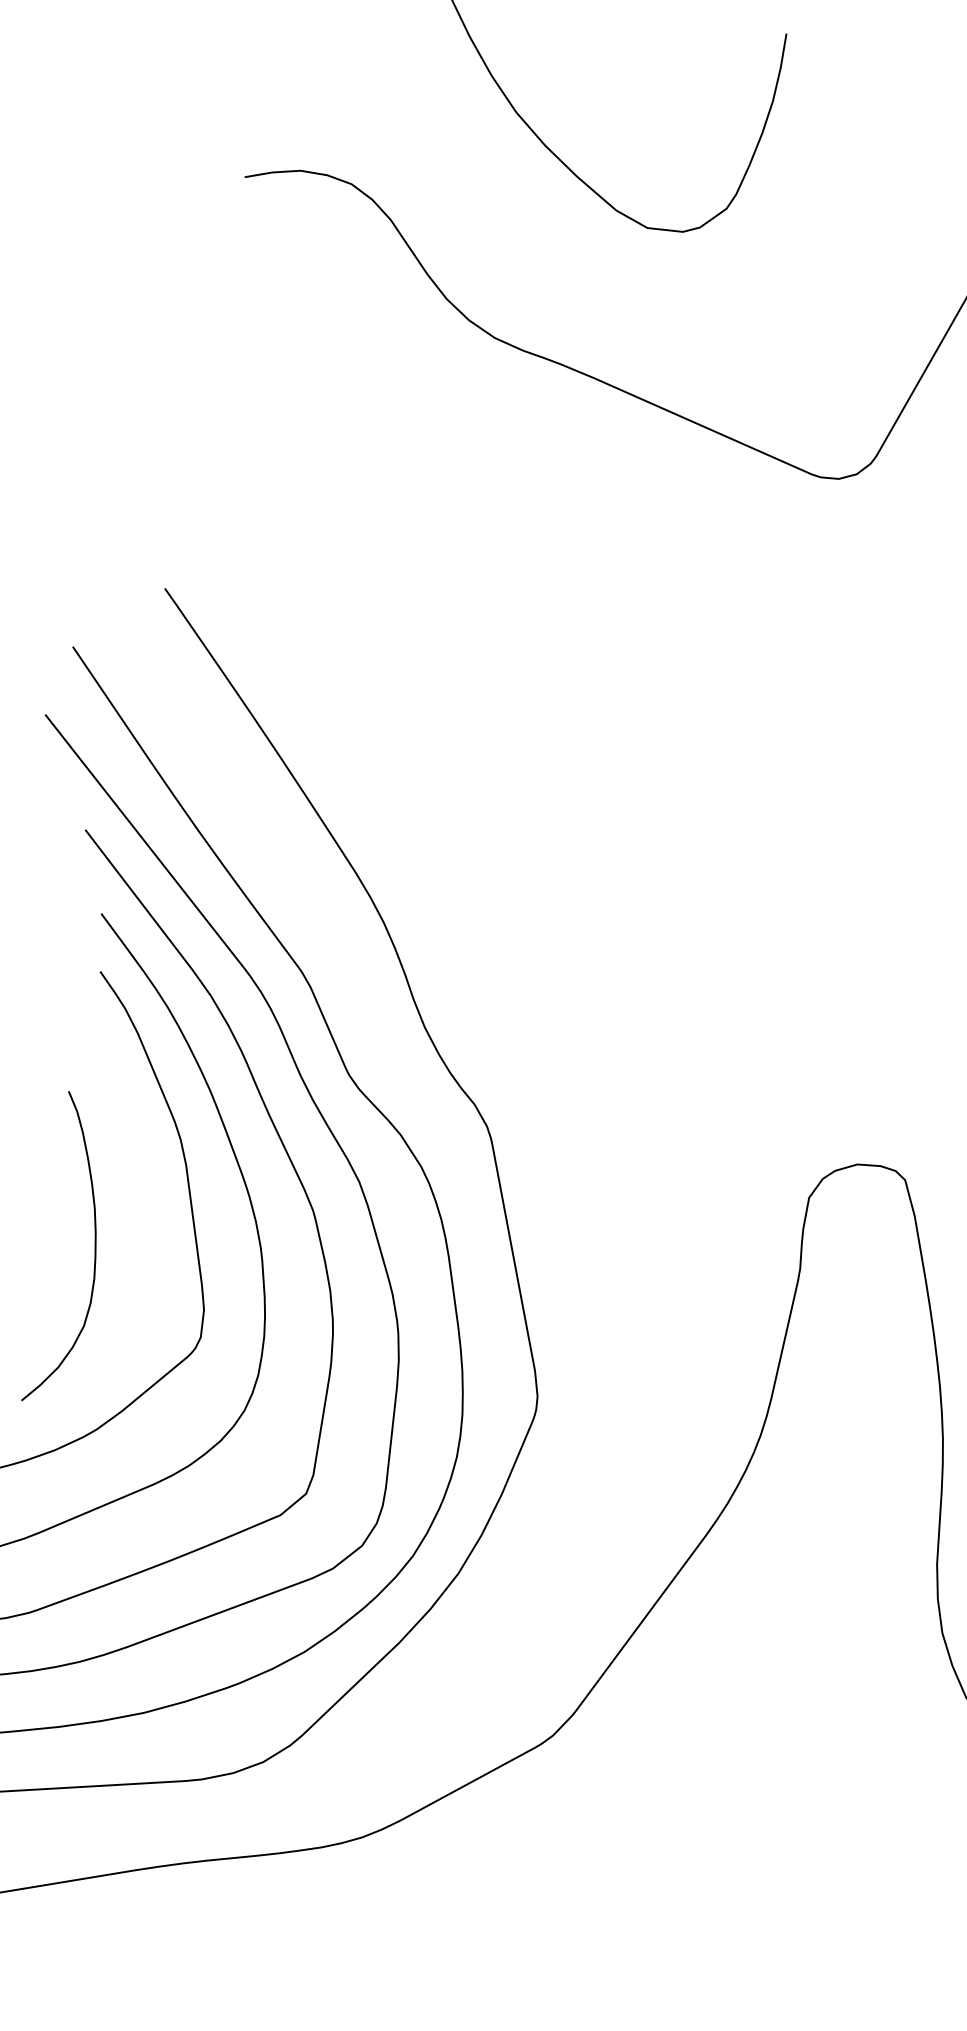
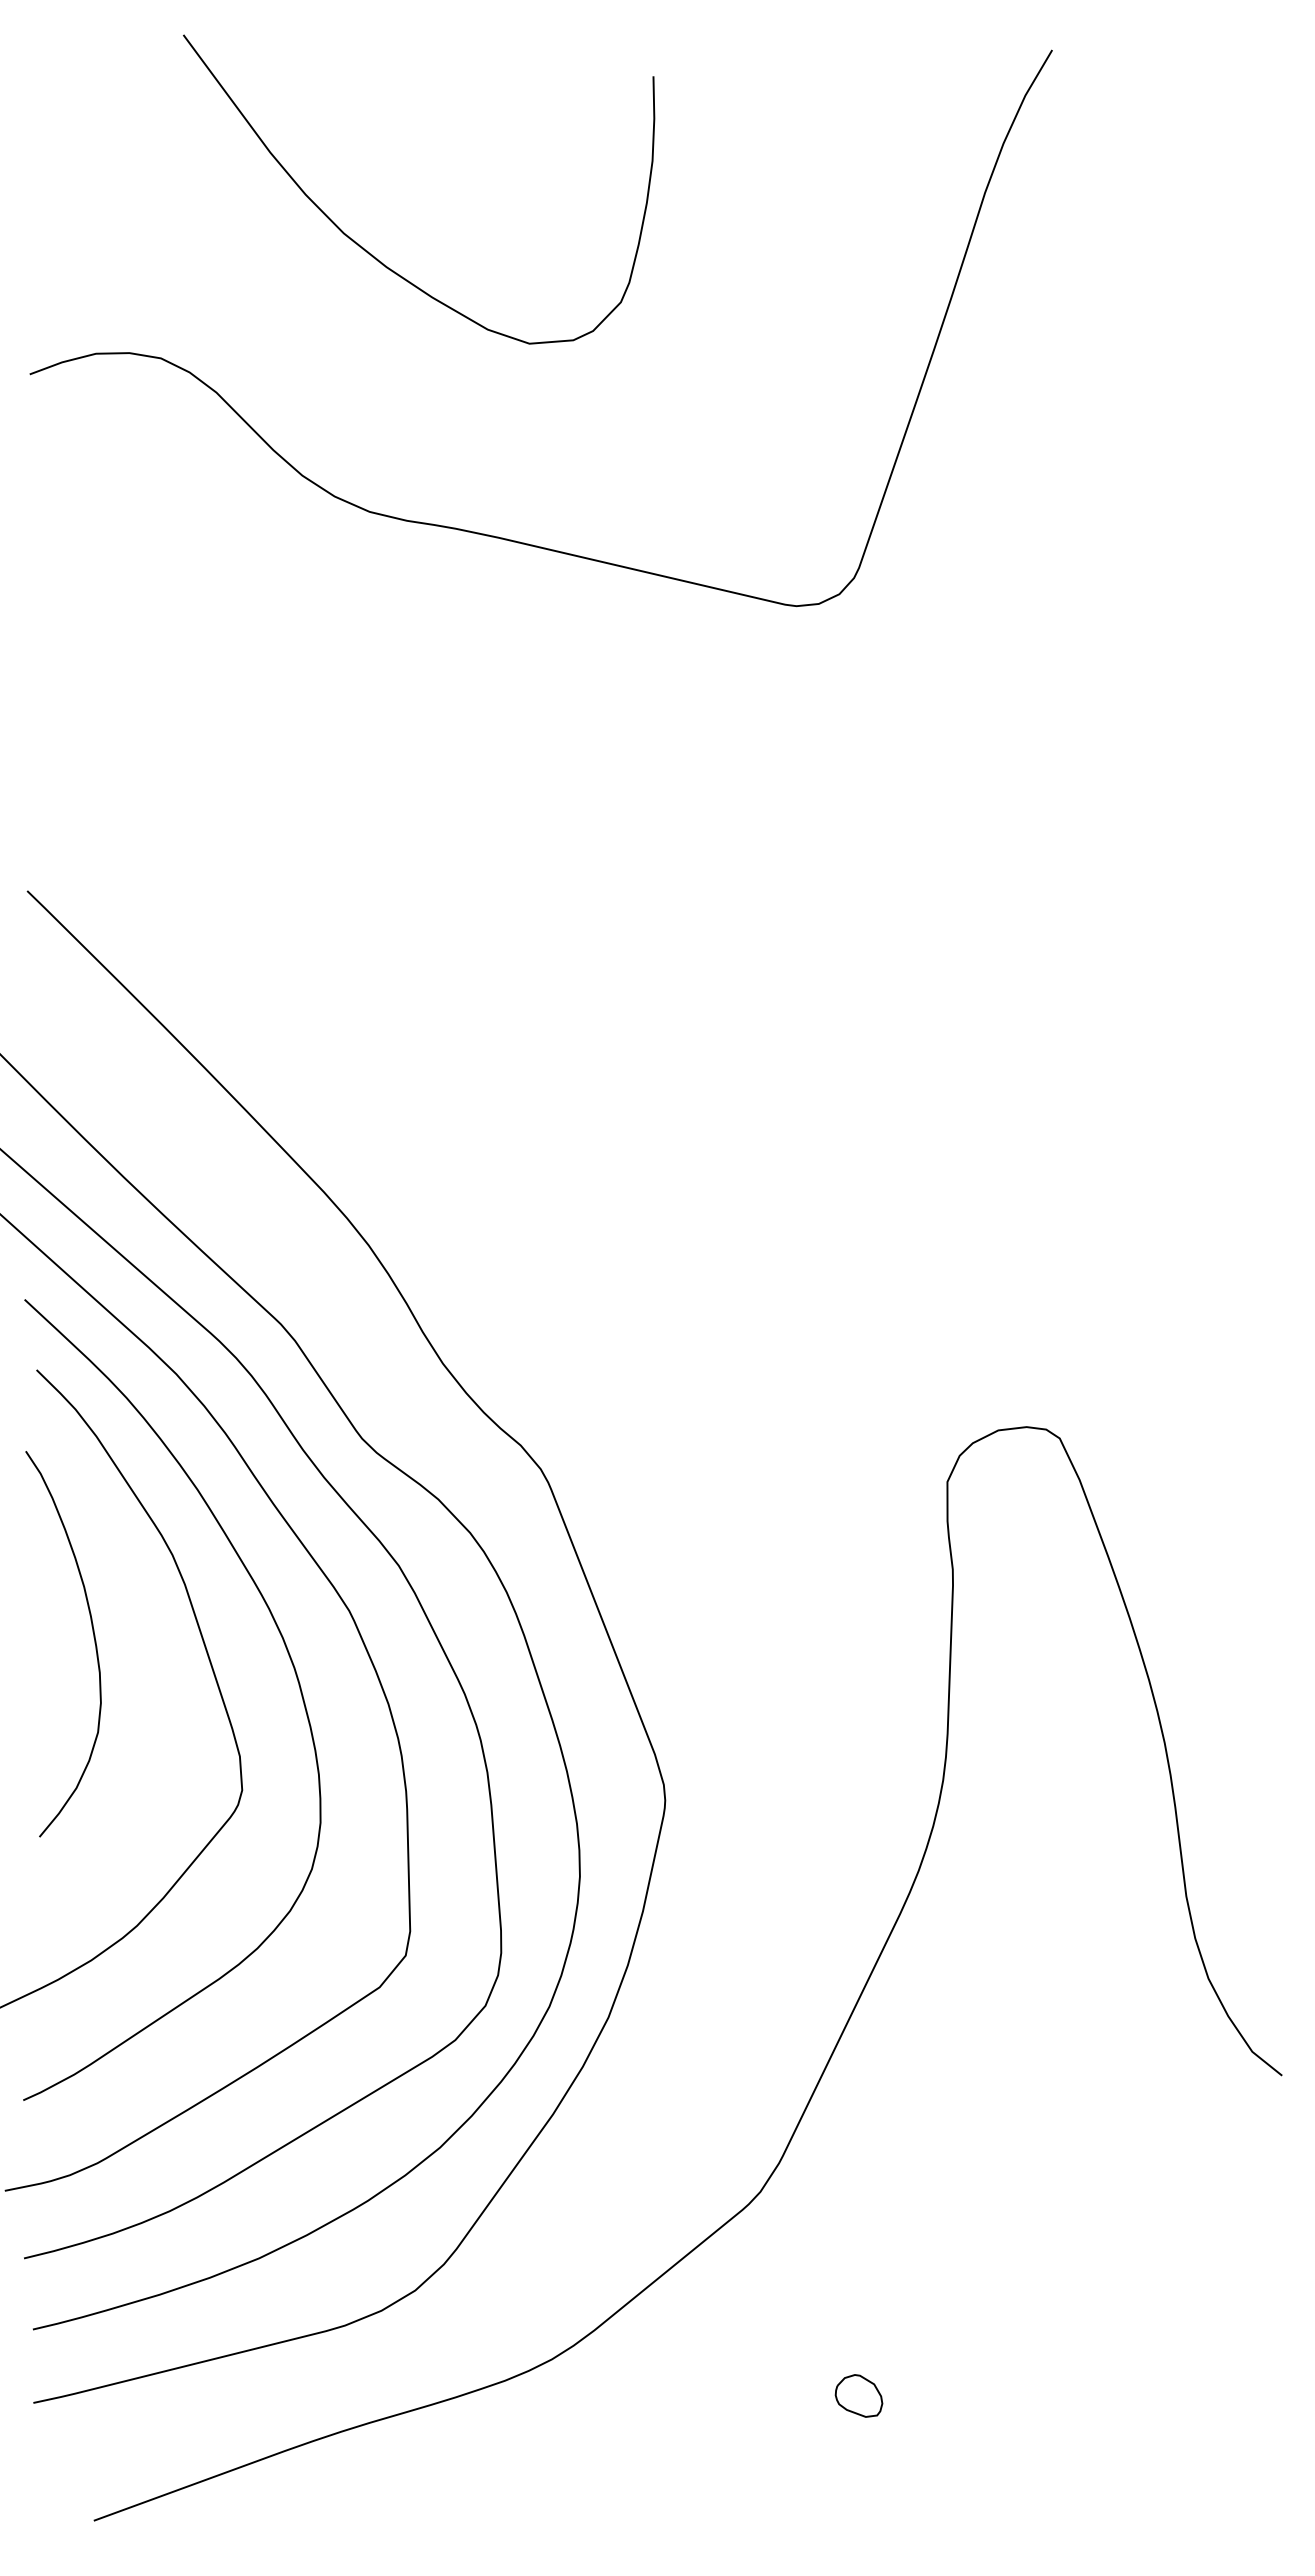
curve: (94, 1249) -> (93, 1637), moved
part: (600, 1912) -> (858, 2395), added

